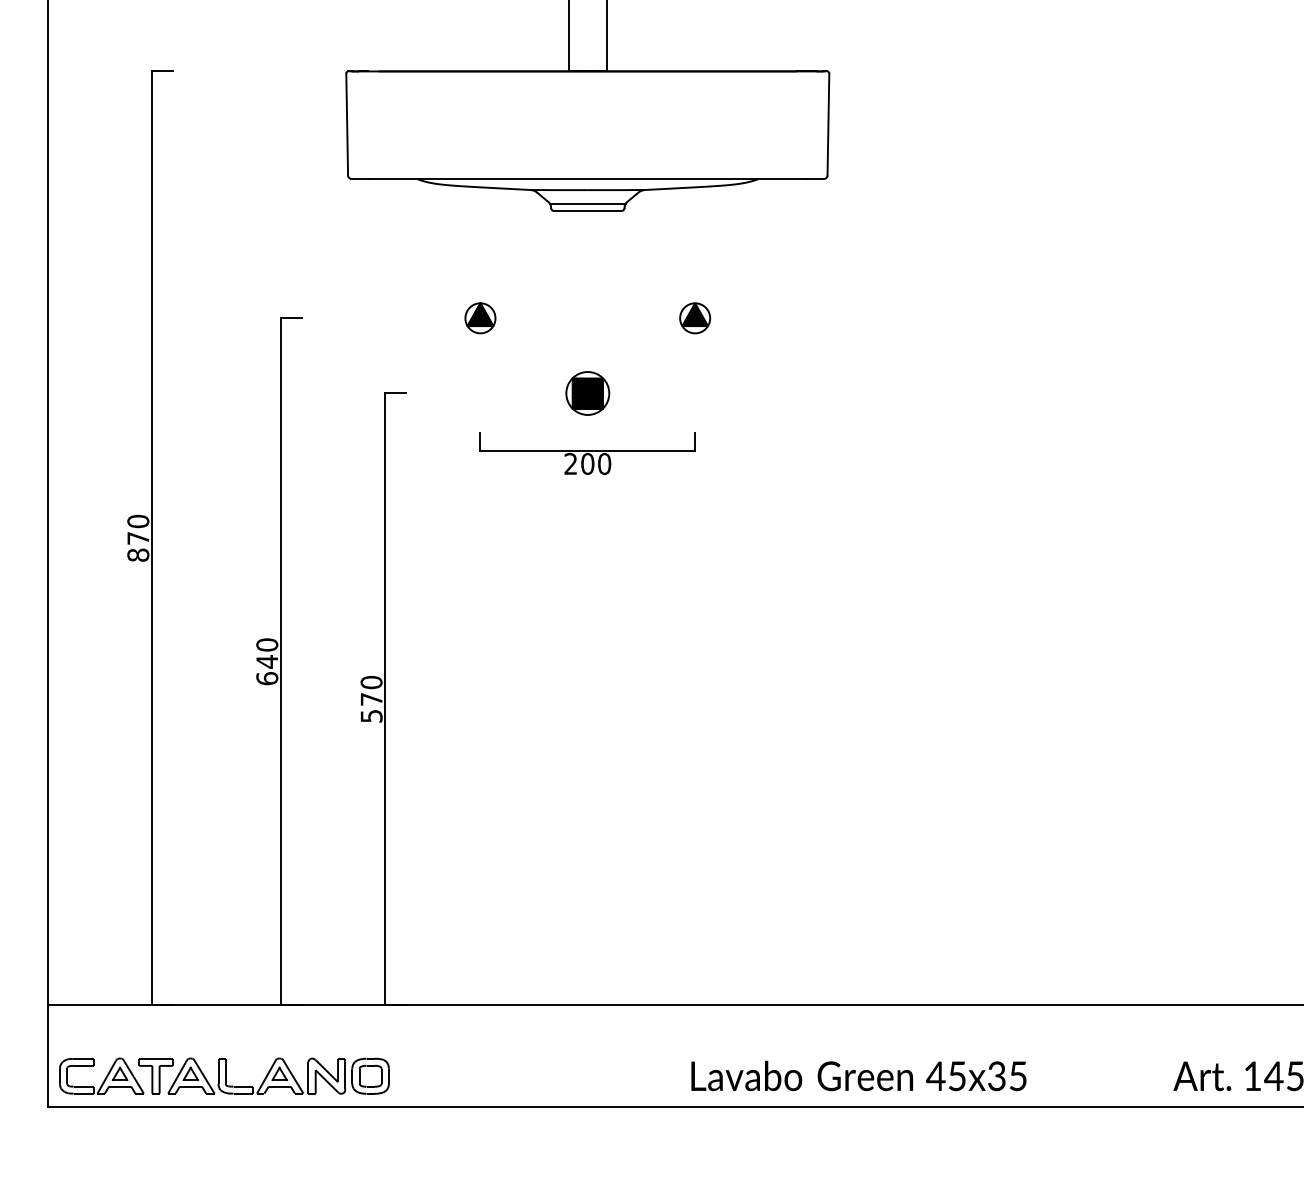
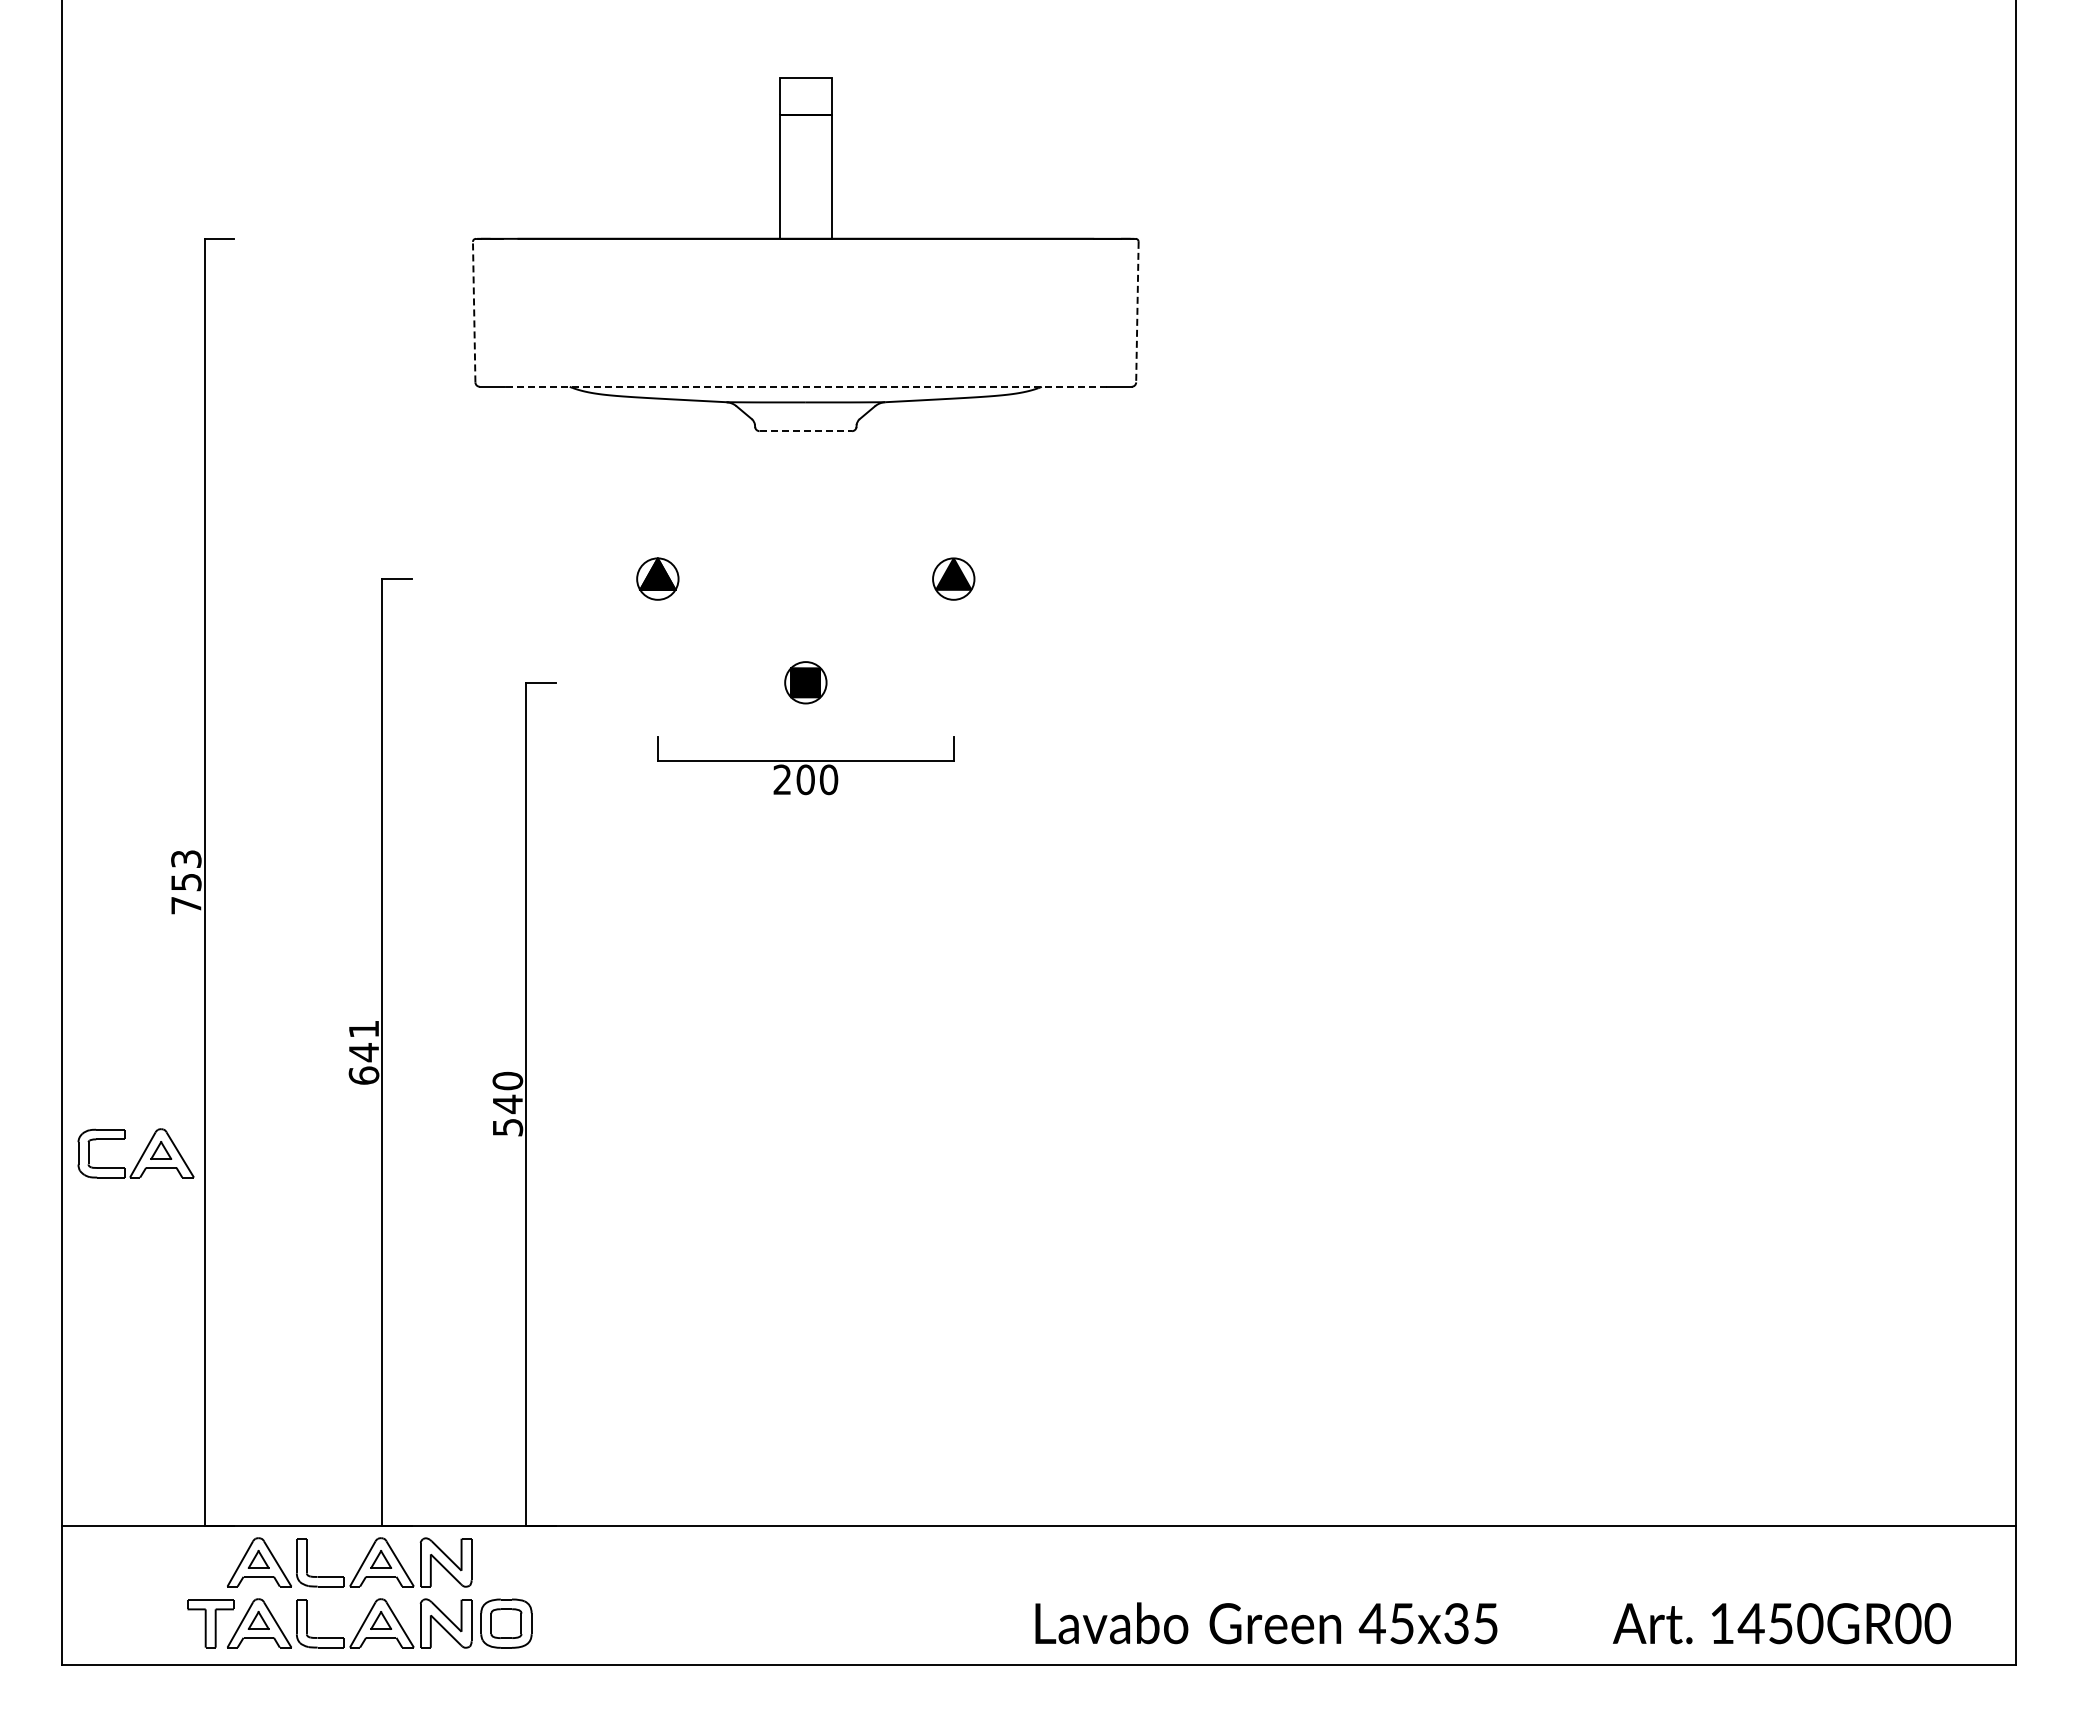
line: (347, 124) -> (474, 311), solid -> dashed
line: (828, 124) -> (1137, 312), solid -> dashed
line: (587, 178) -> (805, 386), solid -> dashed
line: (587, 203) -> (805, 421), removed
line: (588, 211) -> (806, 431), solid -> dashed
part: (587, 393) -> (805, 682), size x0.7
text: (138, 538) -> (186, 882), 870 -> 753
text: (266, 645) -> (363, 1029), 640 -> 641
text: (371, 699) -> (507, 1104), 570 -> 540
part: (263, 1035) -> (359, 1567), added
part: (101, 1076) -> (135, 1153), moved
text: (858, 1076) -> (1266, 1623), moved

